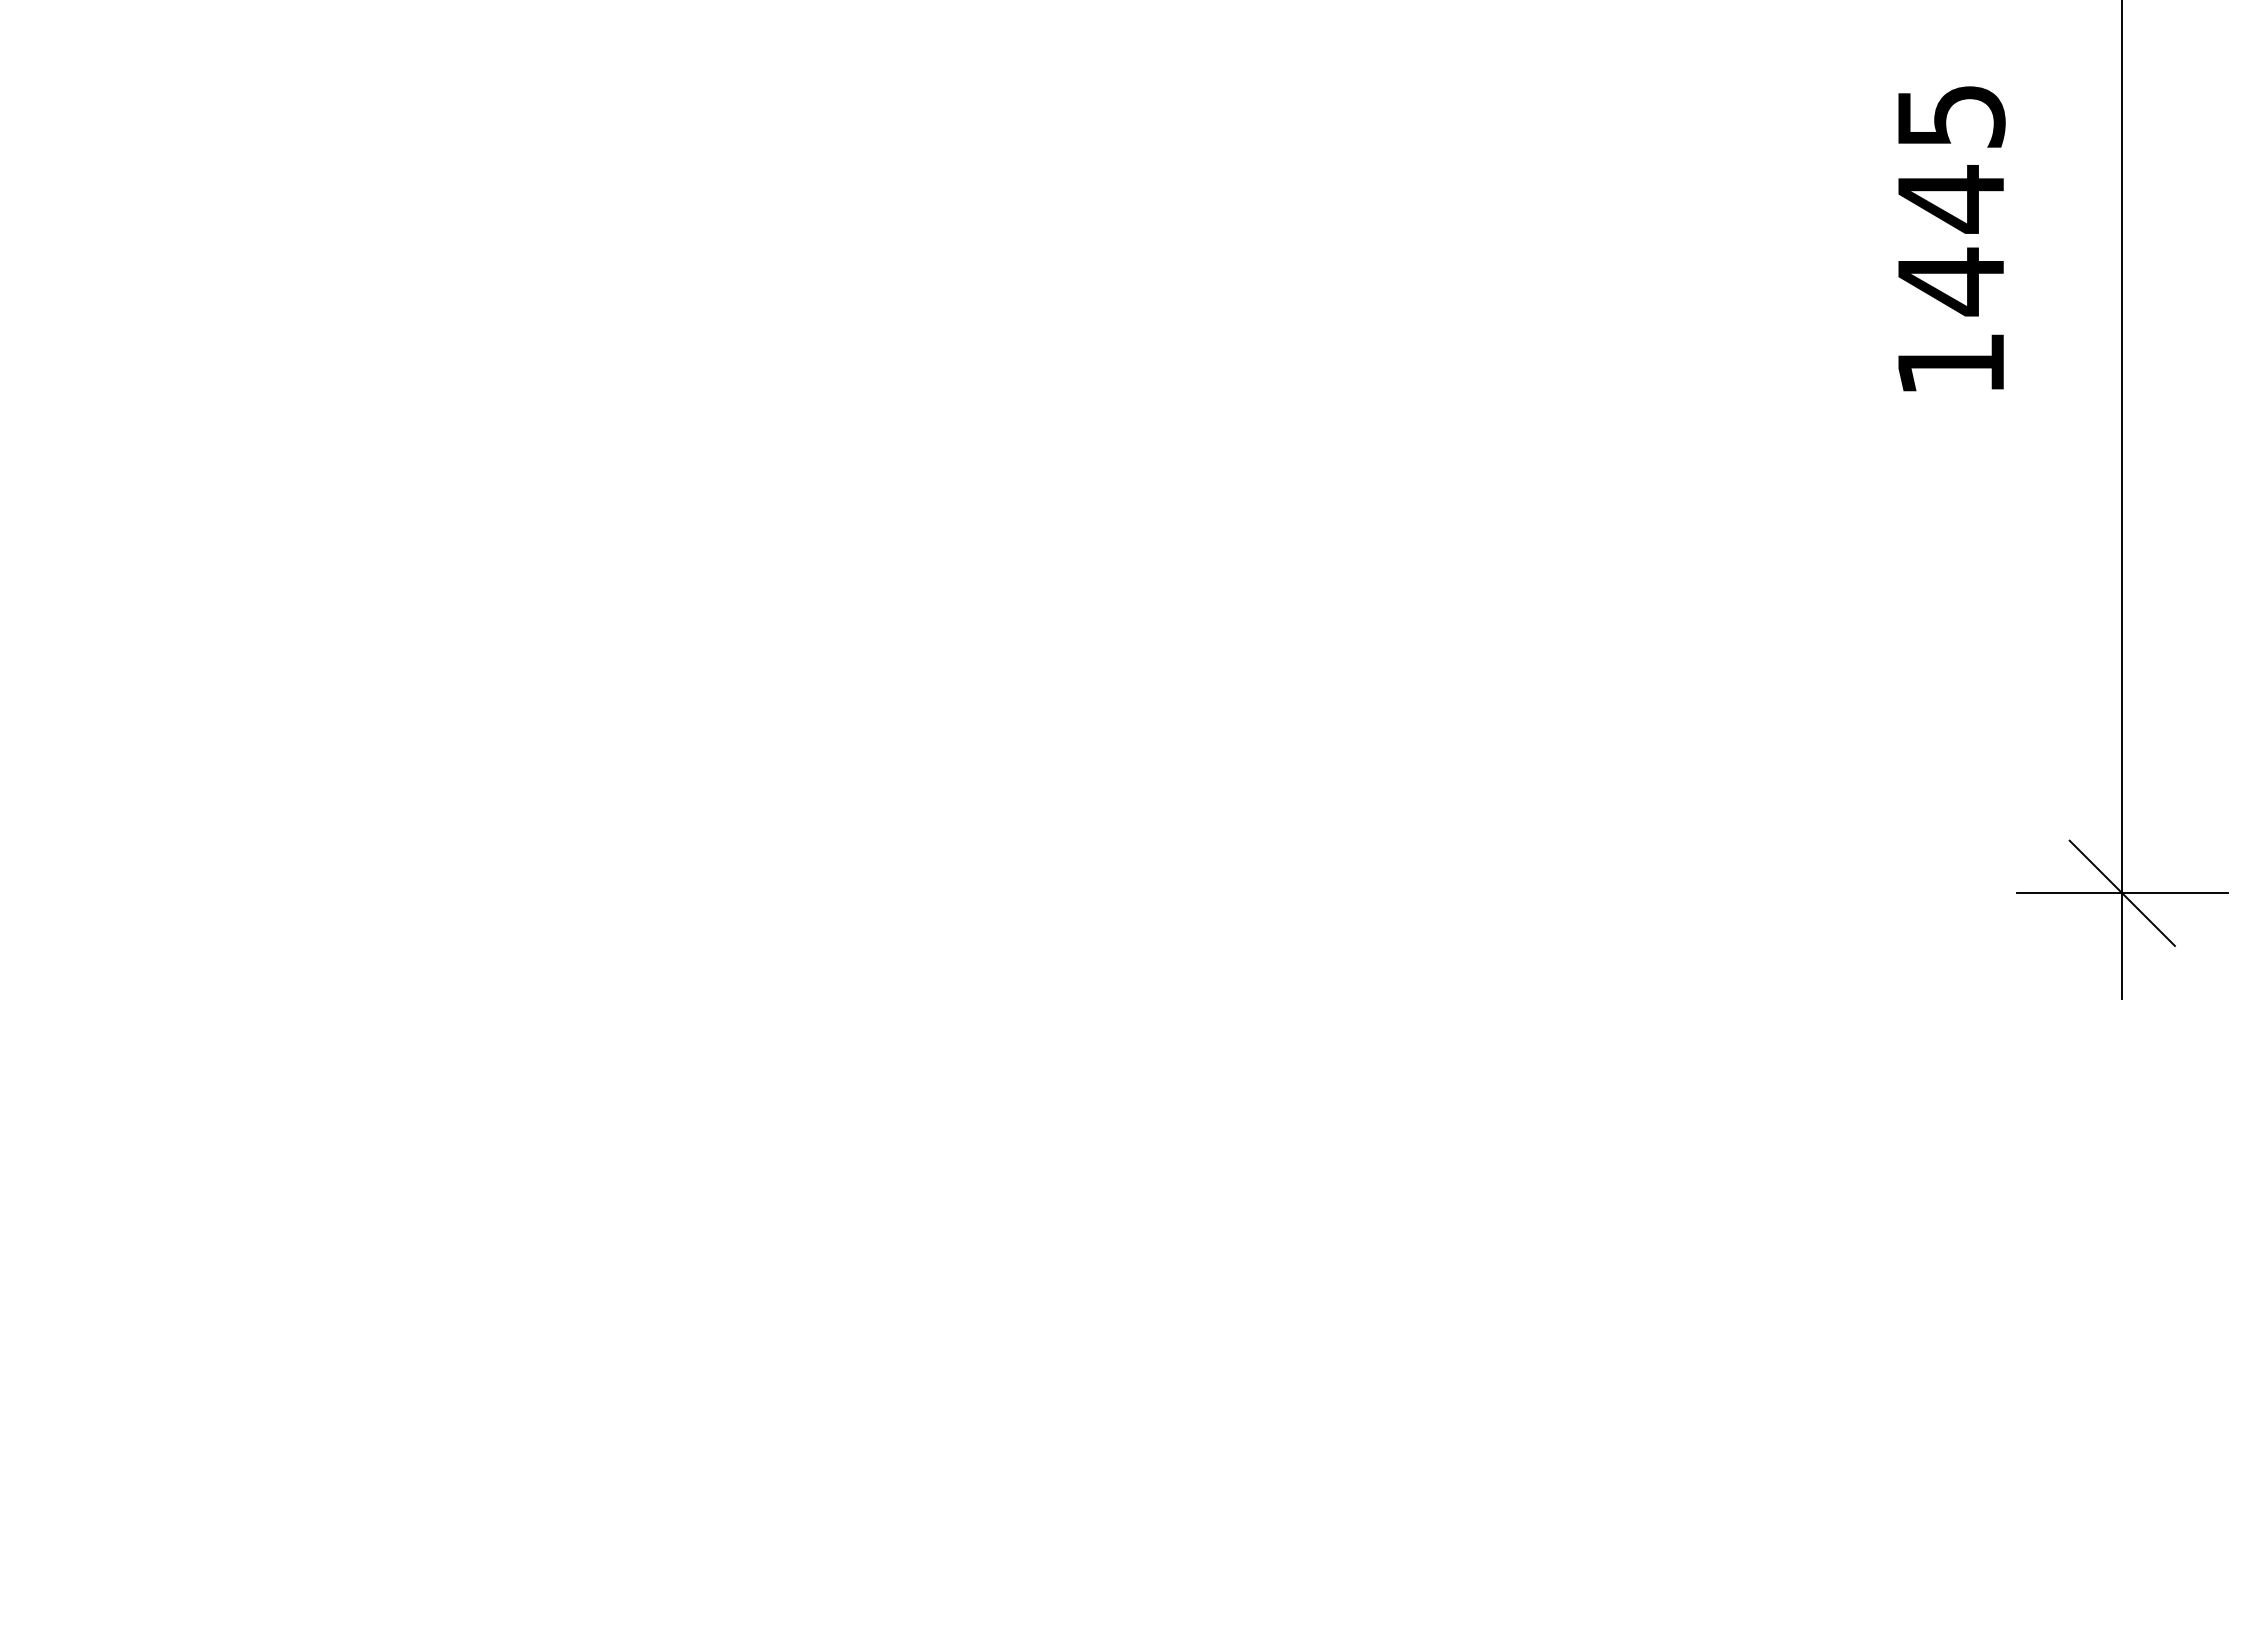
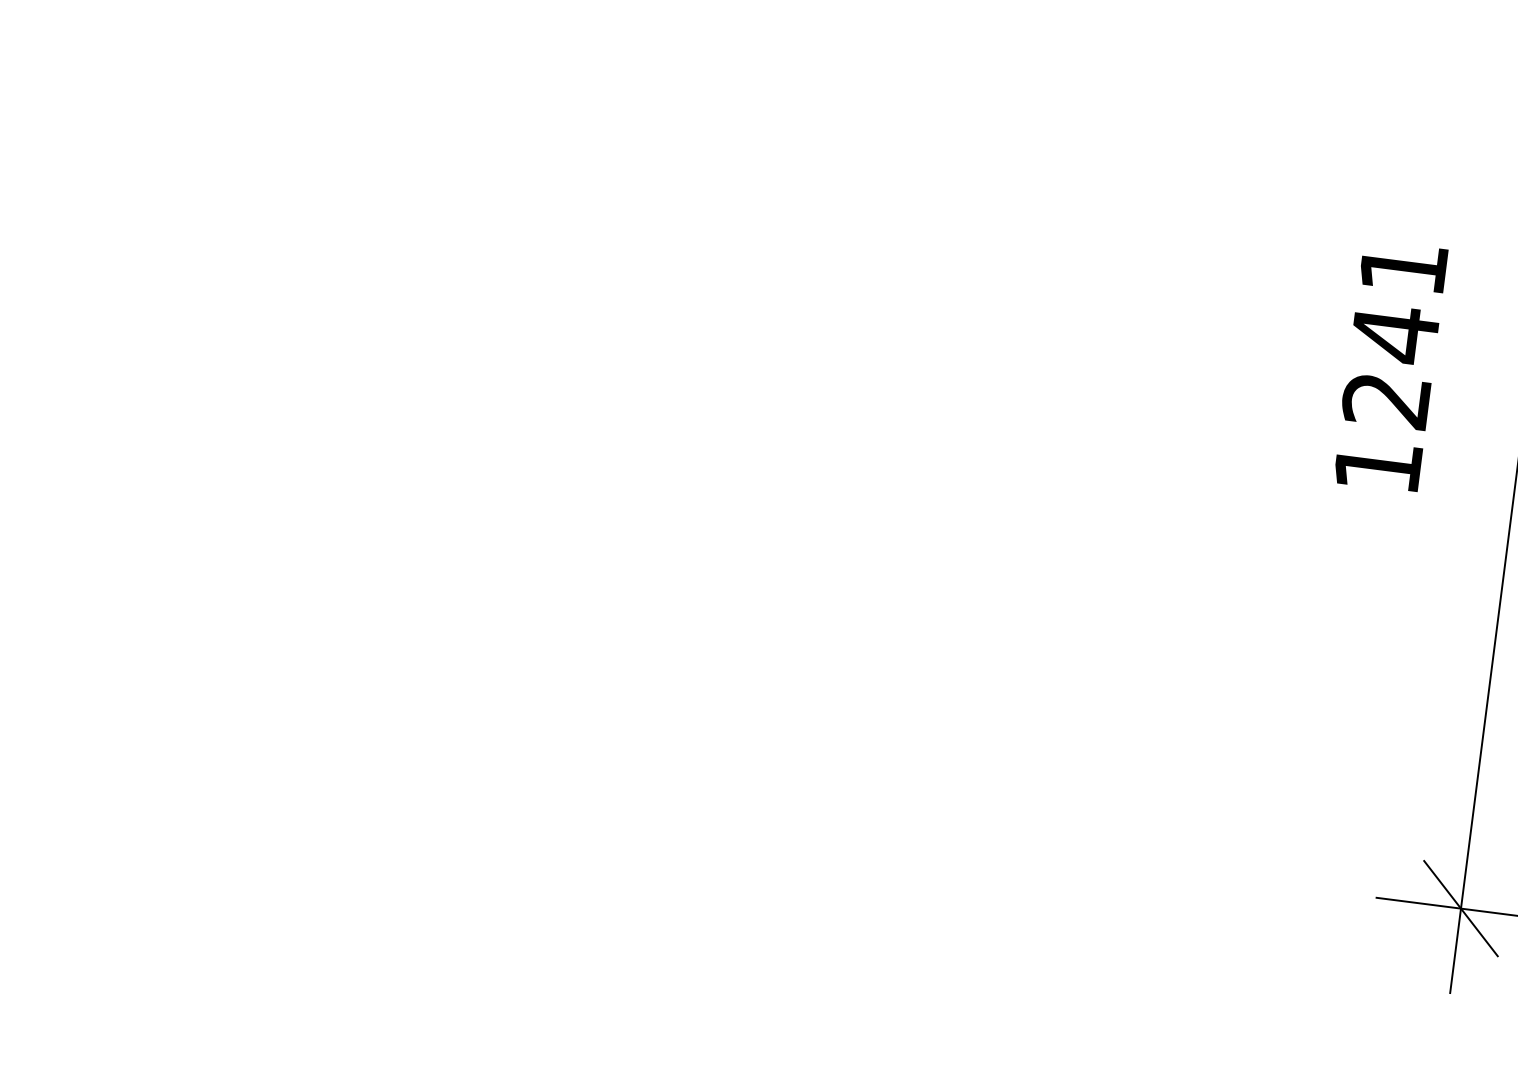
text: (1950, 201) -> (1394, 336), 1445 -> 1241

